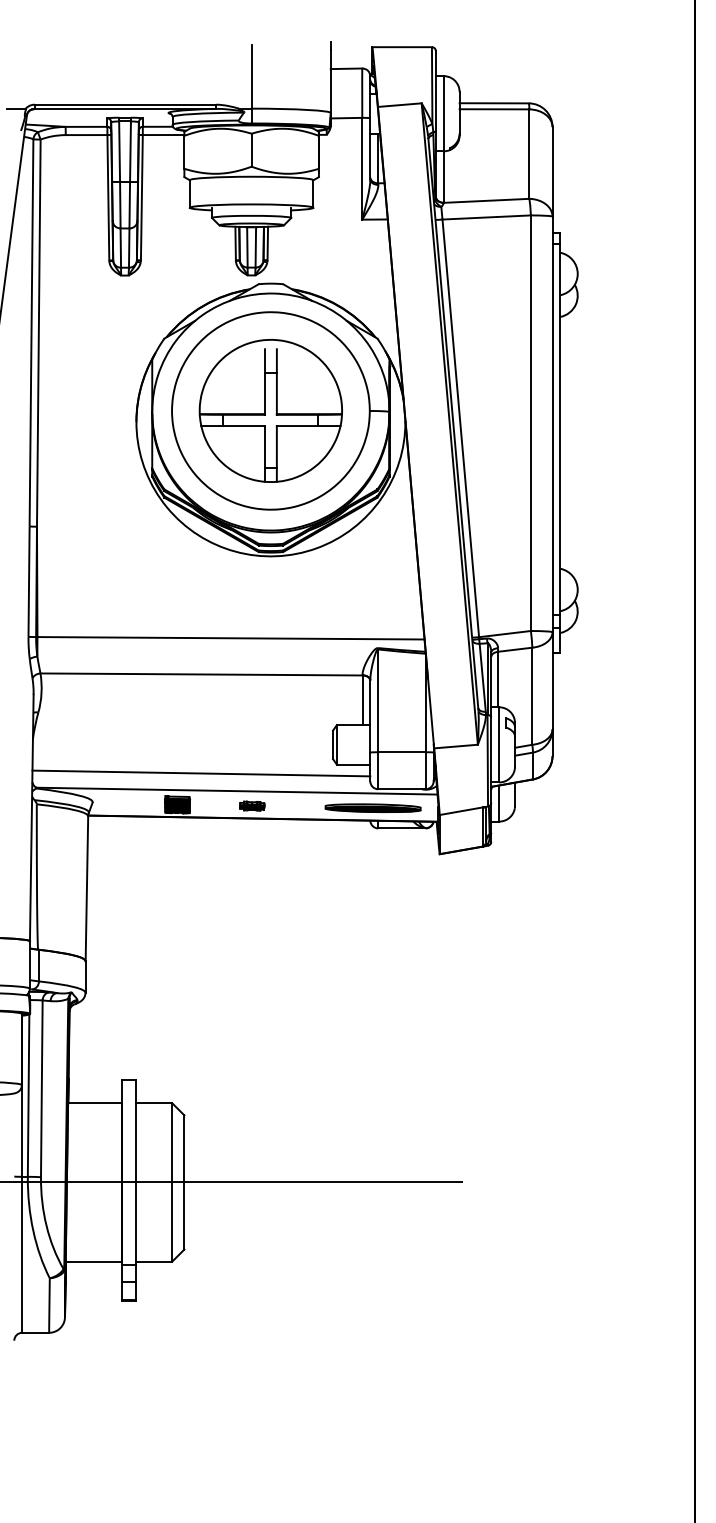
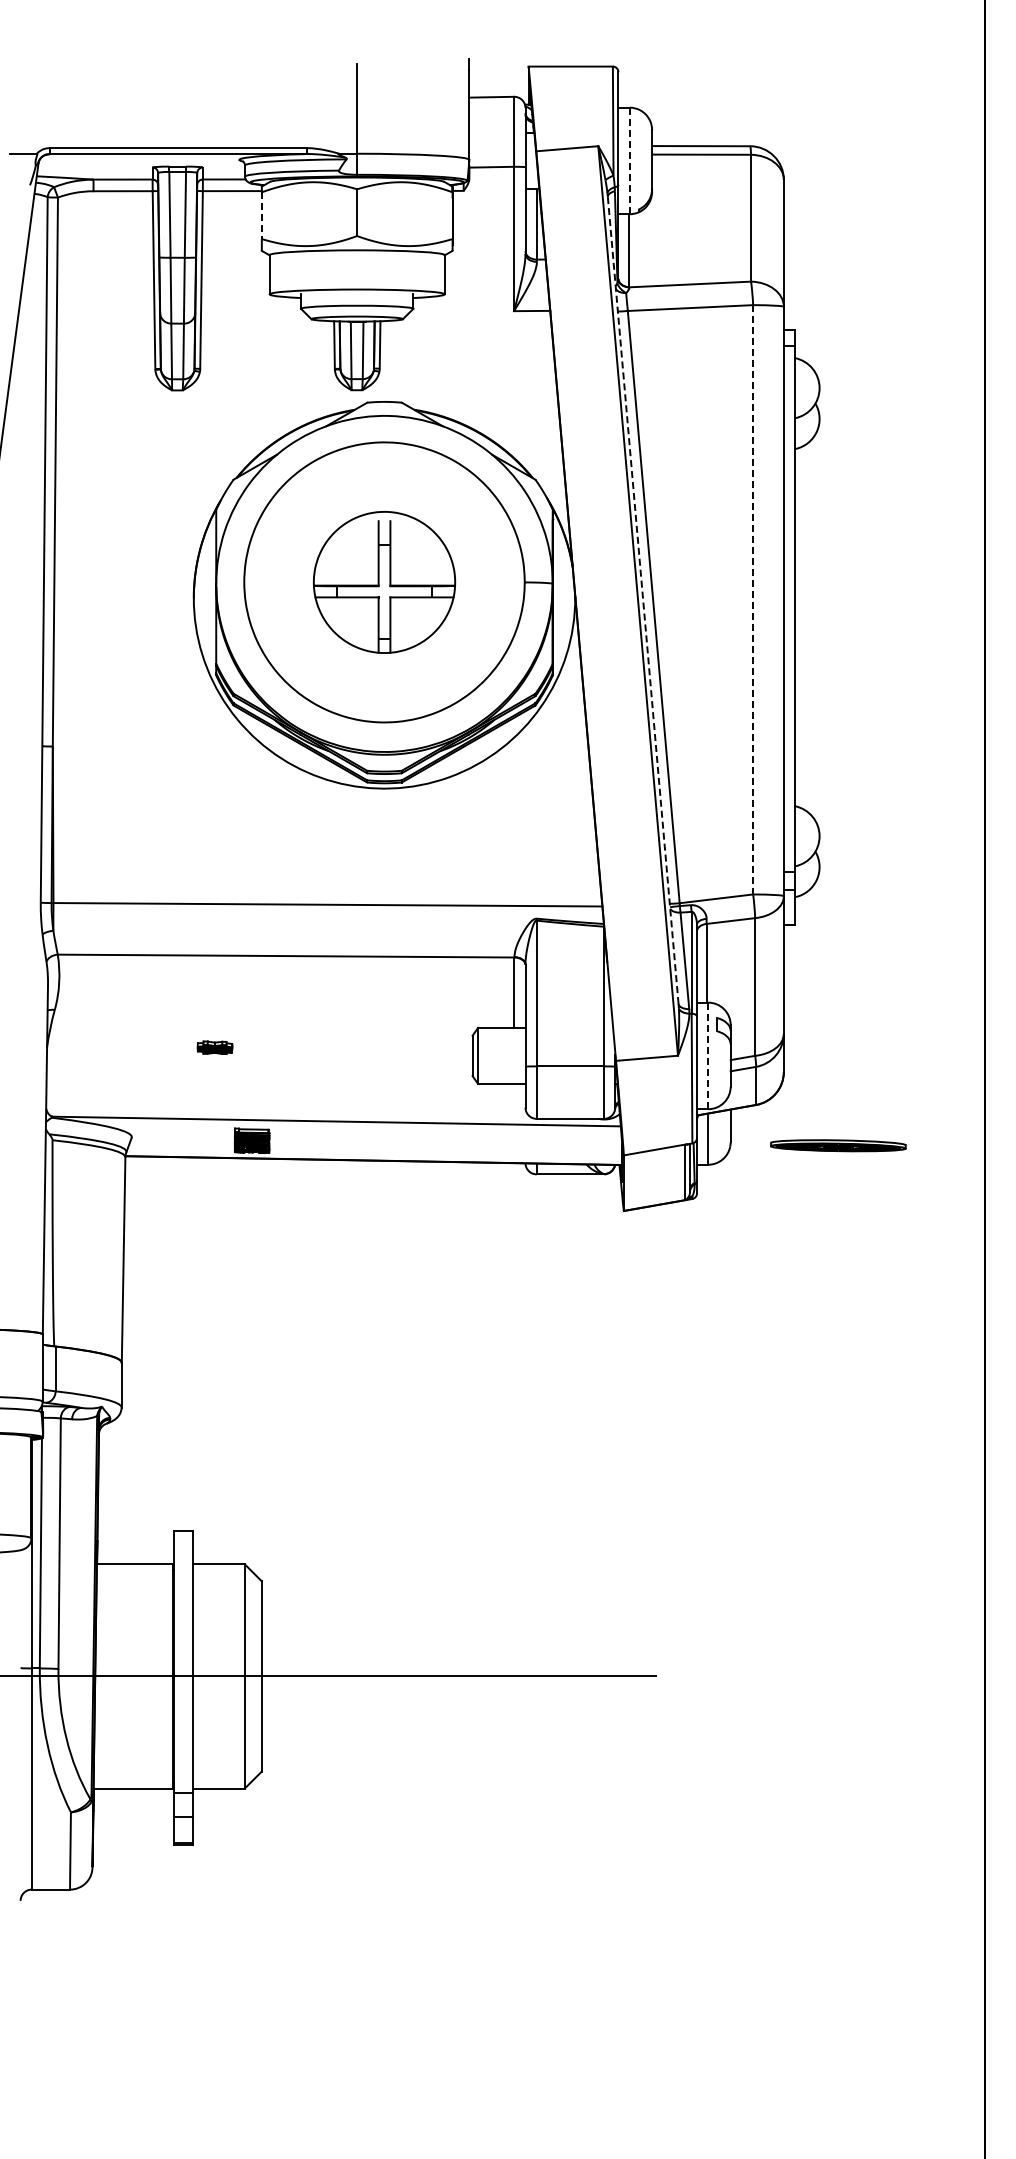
line: (443, 113) -> (629, 160), solid -> dashed
line: (184, 152) -> (261, 216), solid -> dashed
part: (270, 411) -> (384, 582), size x0.7
line: (453, 423) -> (643, 599), solid -> dashed
line: (531, 423) -> (753, 599), solid -> dashed
line: (499, 744) -> (708, 1055), solid -> dashed
line: (201, 773) -> (285, 1096), removed
part: (251, 805) -> (214, 1047), moved
part: (373, 808) -> (838, 1145), moved

